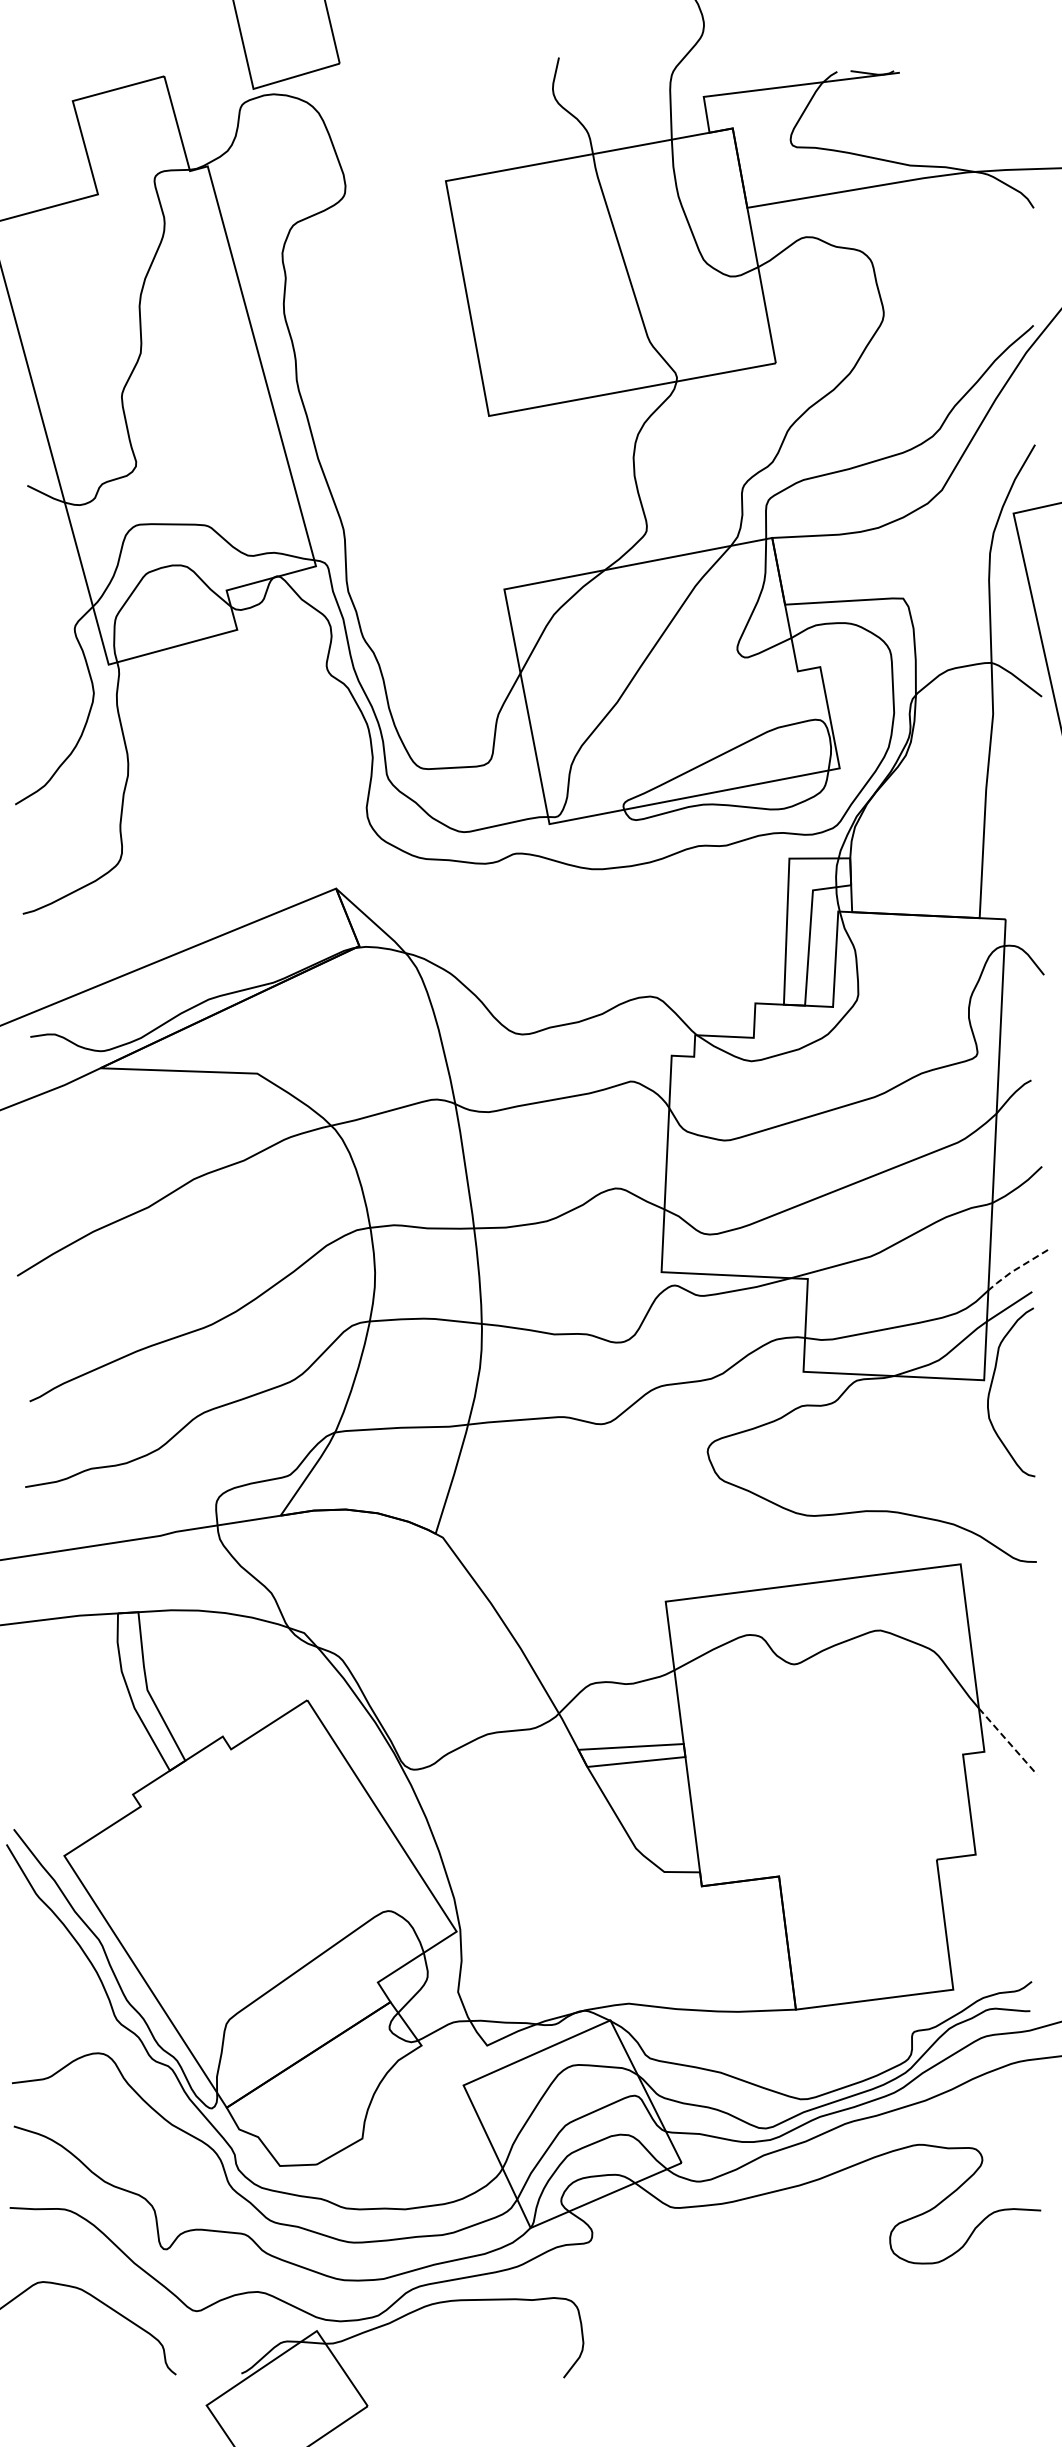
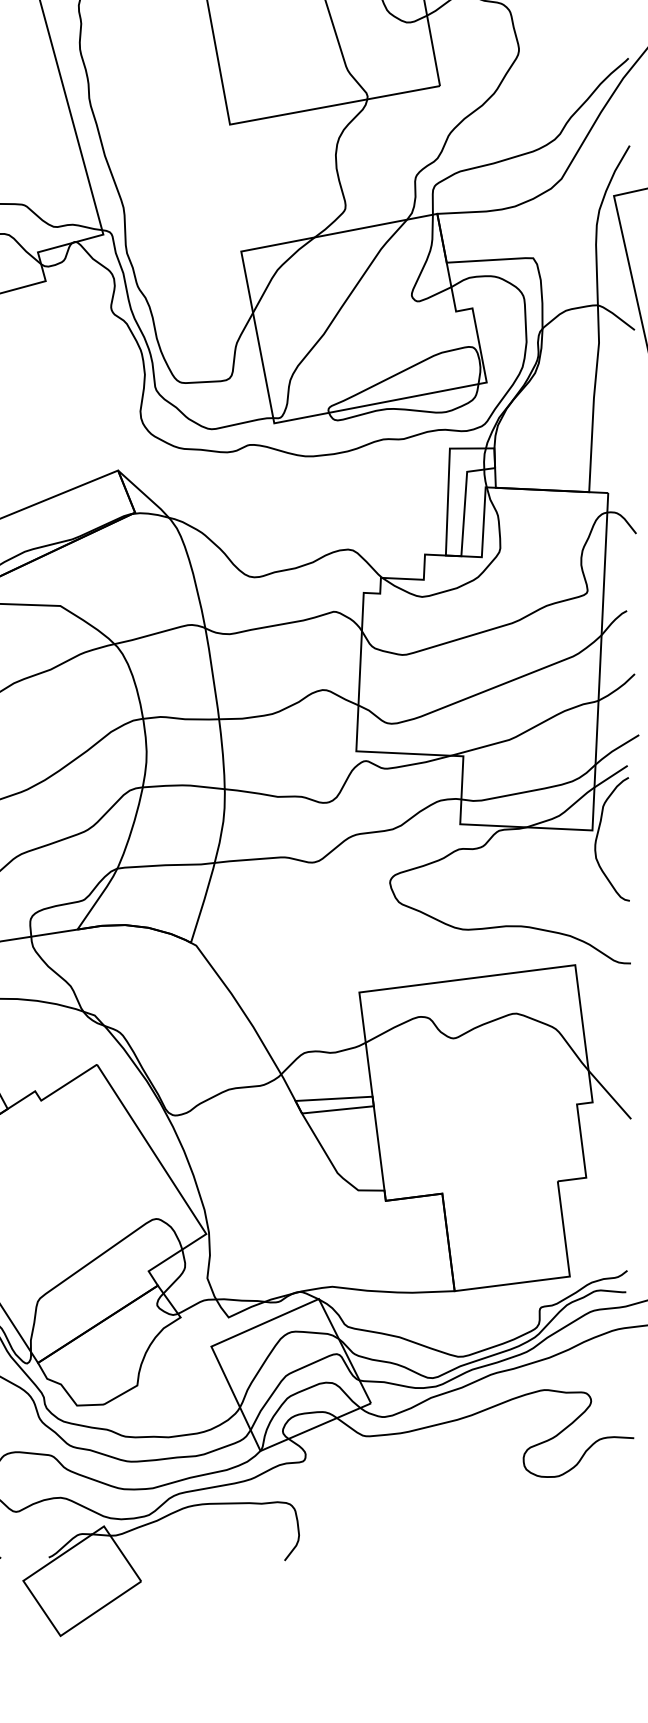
line: (1016, 1269) -> (616, 749), dashed -> solid
line: (1008, 1741) -> (610, 1094), dashed -> solid

